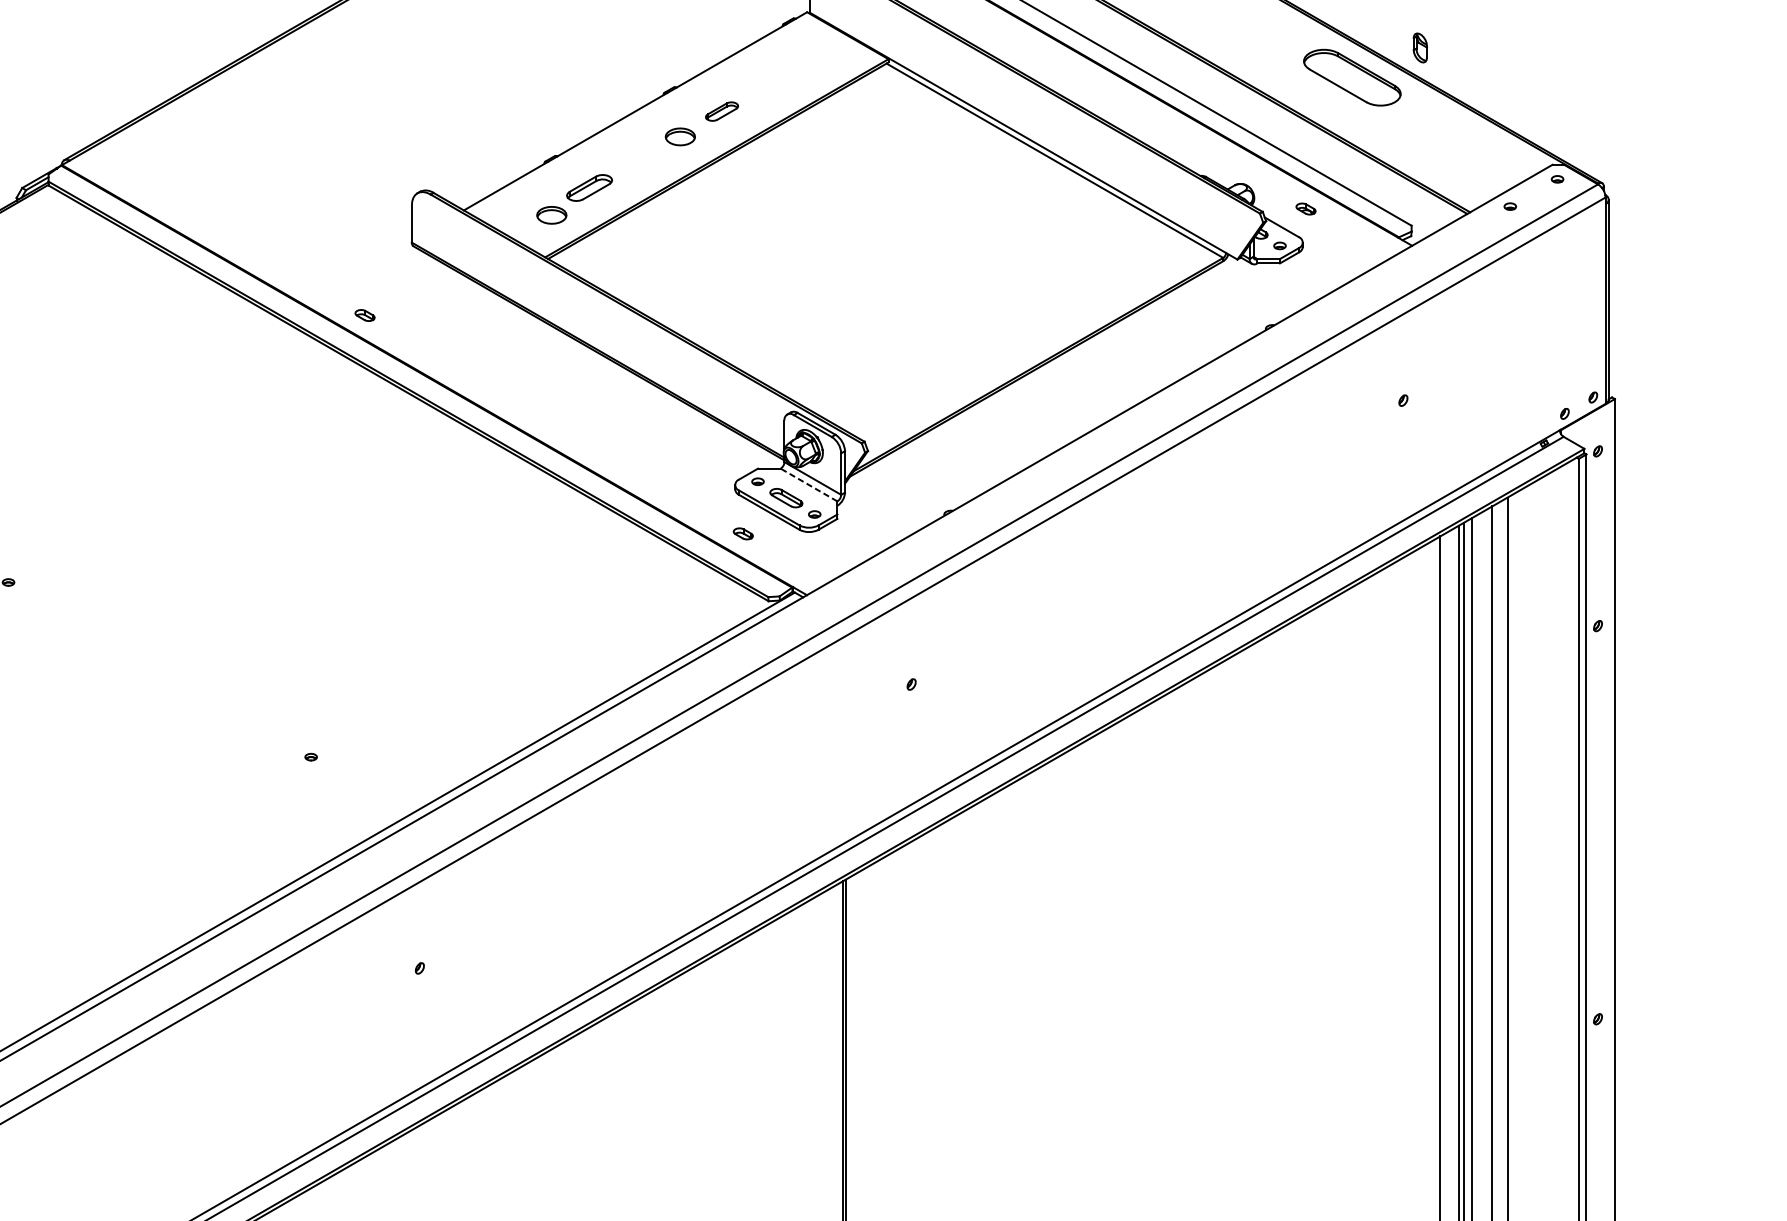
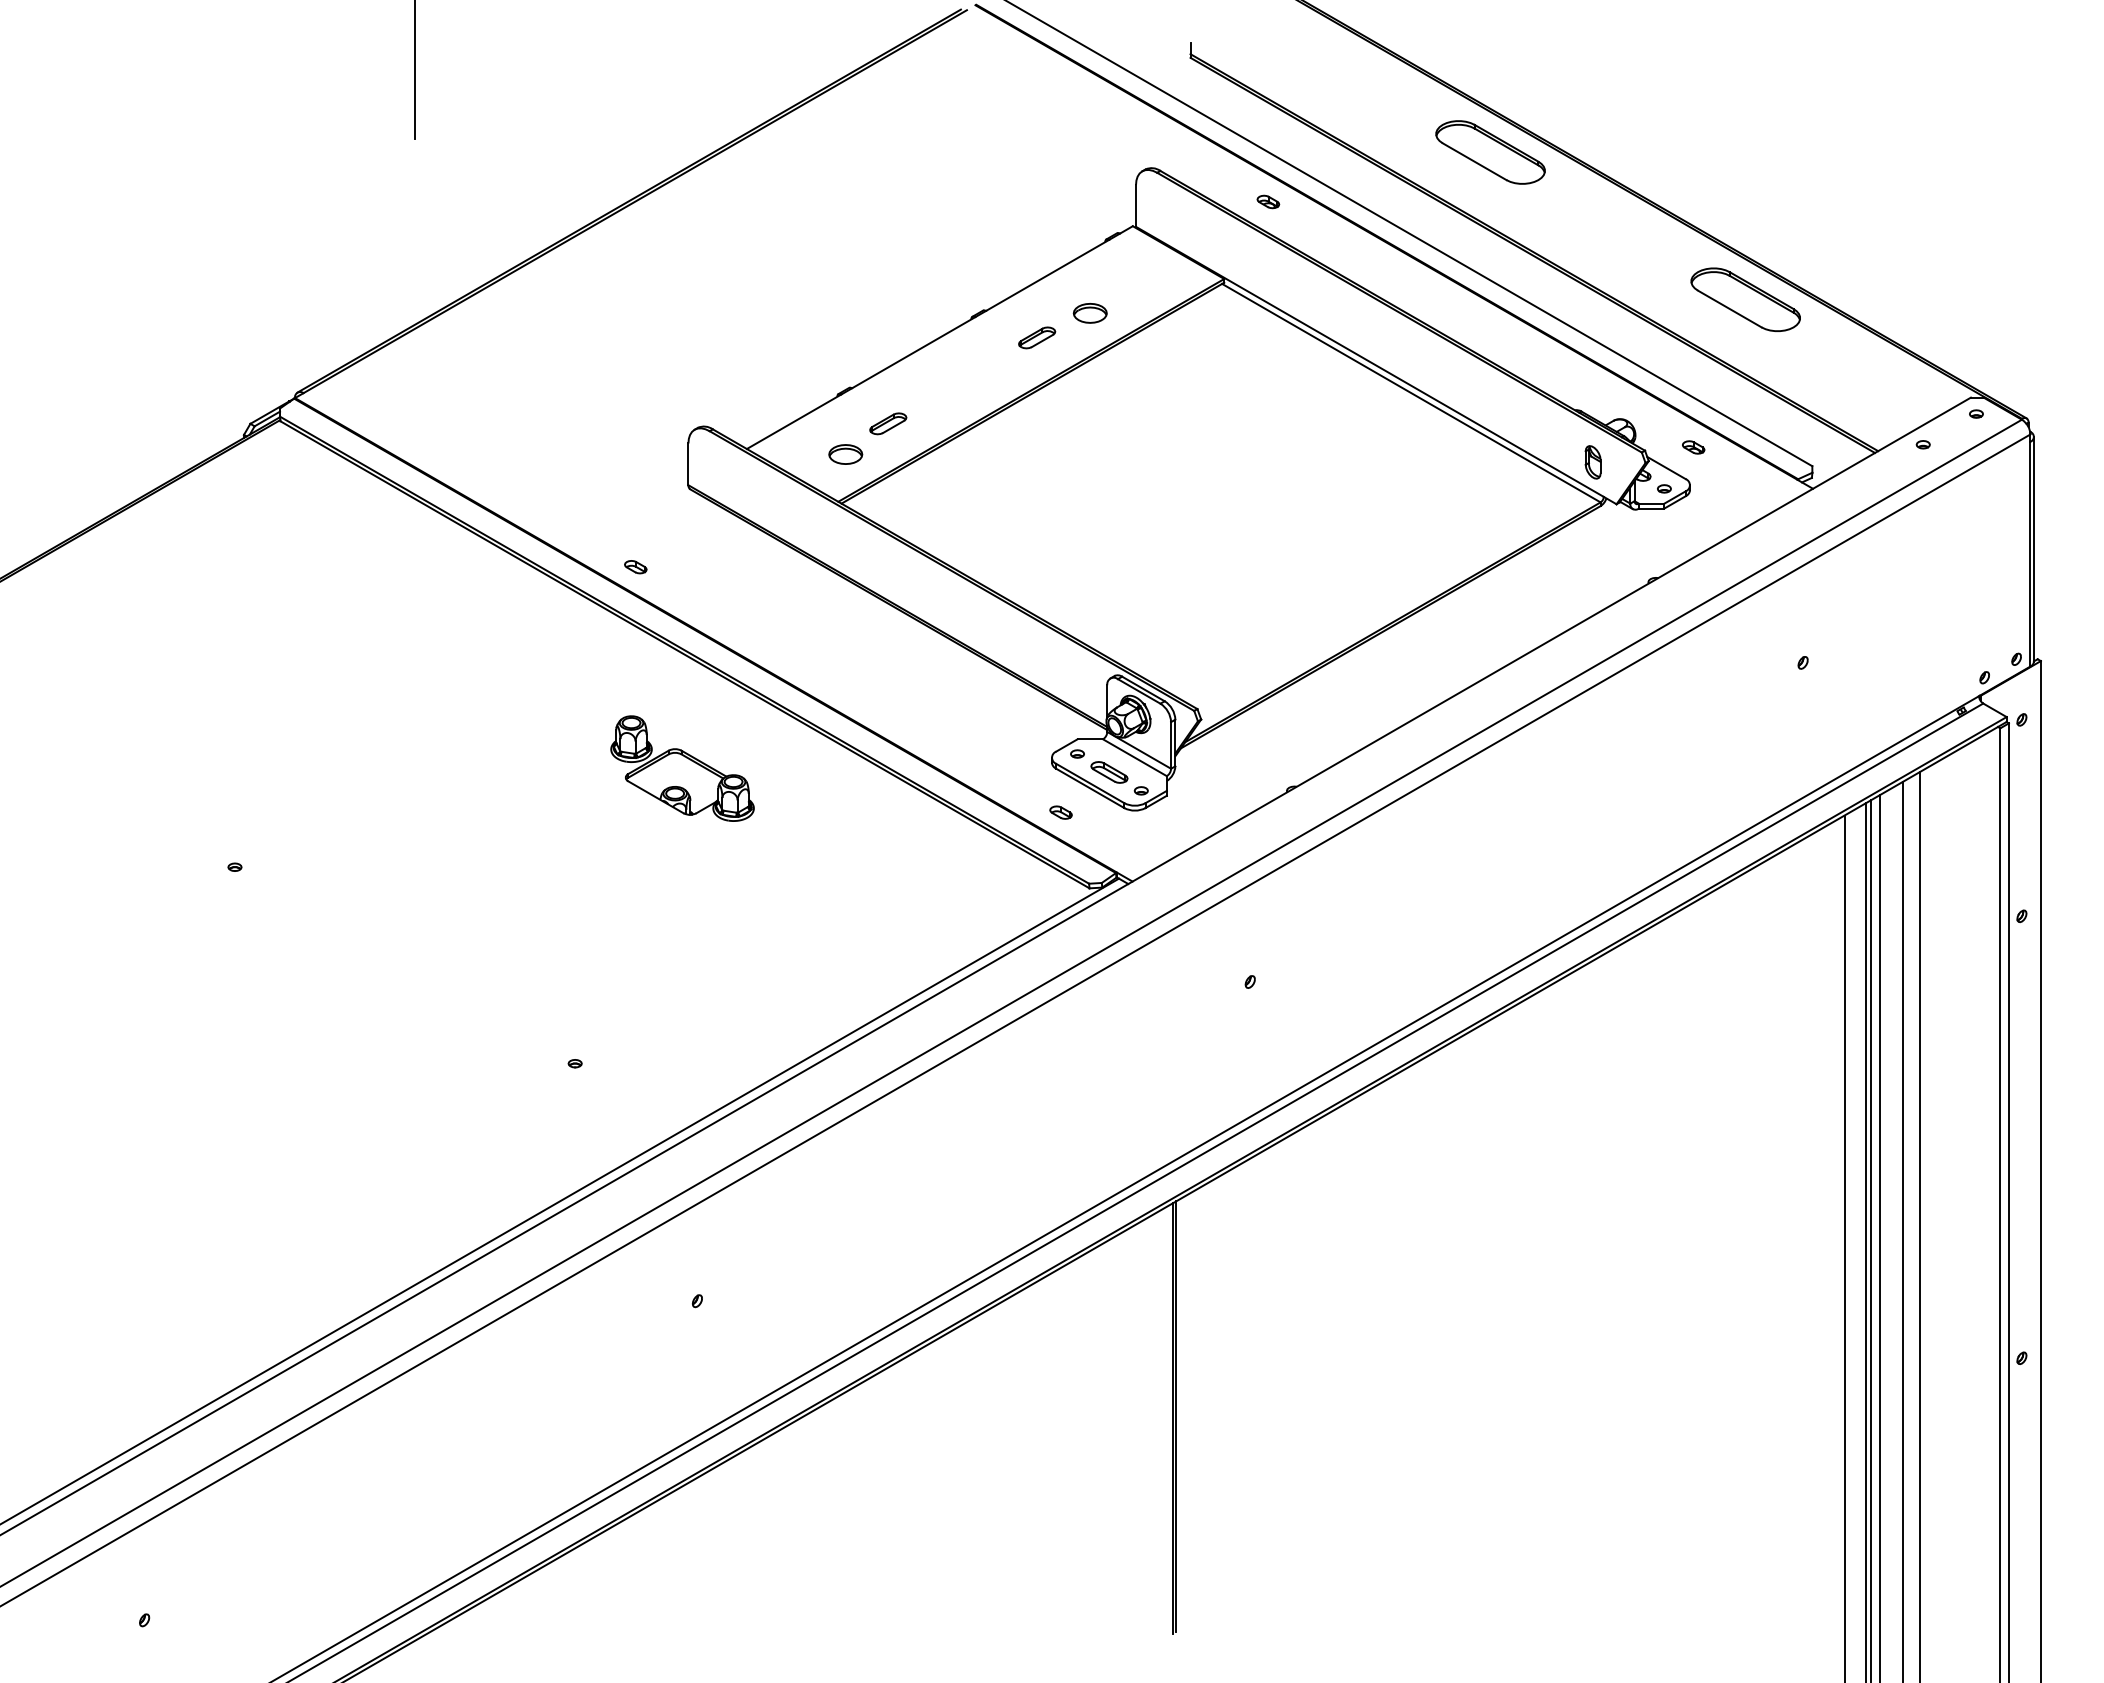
part: (1419, 48) -> (1592, 462), moved
part: (679, 137) -> (1089, 313), moved
part: (589, 187) -> (888, 423), size x0.71
line: (808, 484) -> (1134, 757), dashed -> solid
part: (406, 494) -> (682, 768), added

